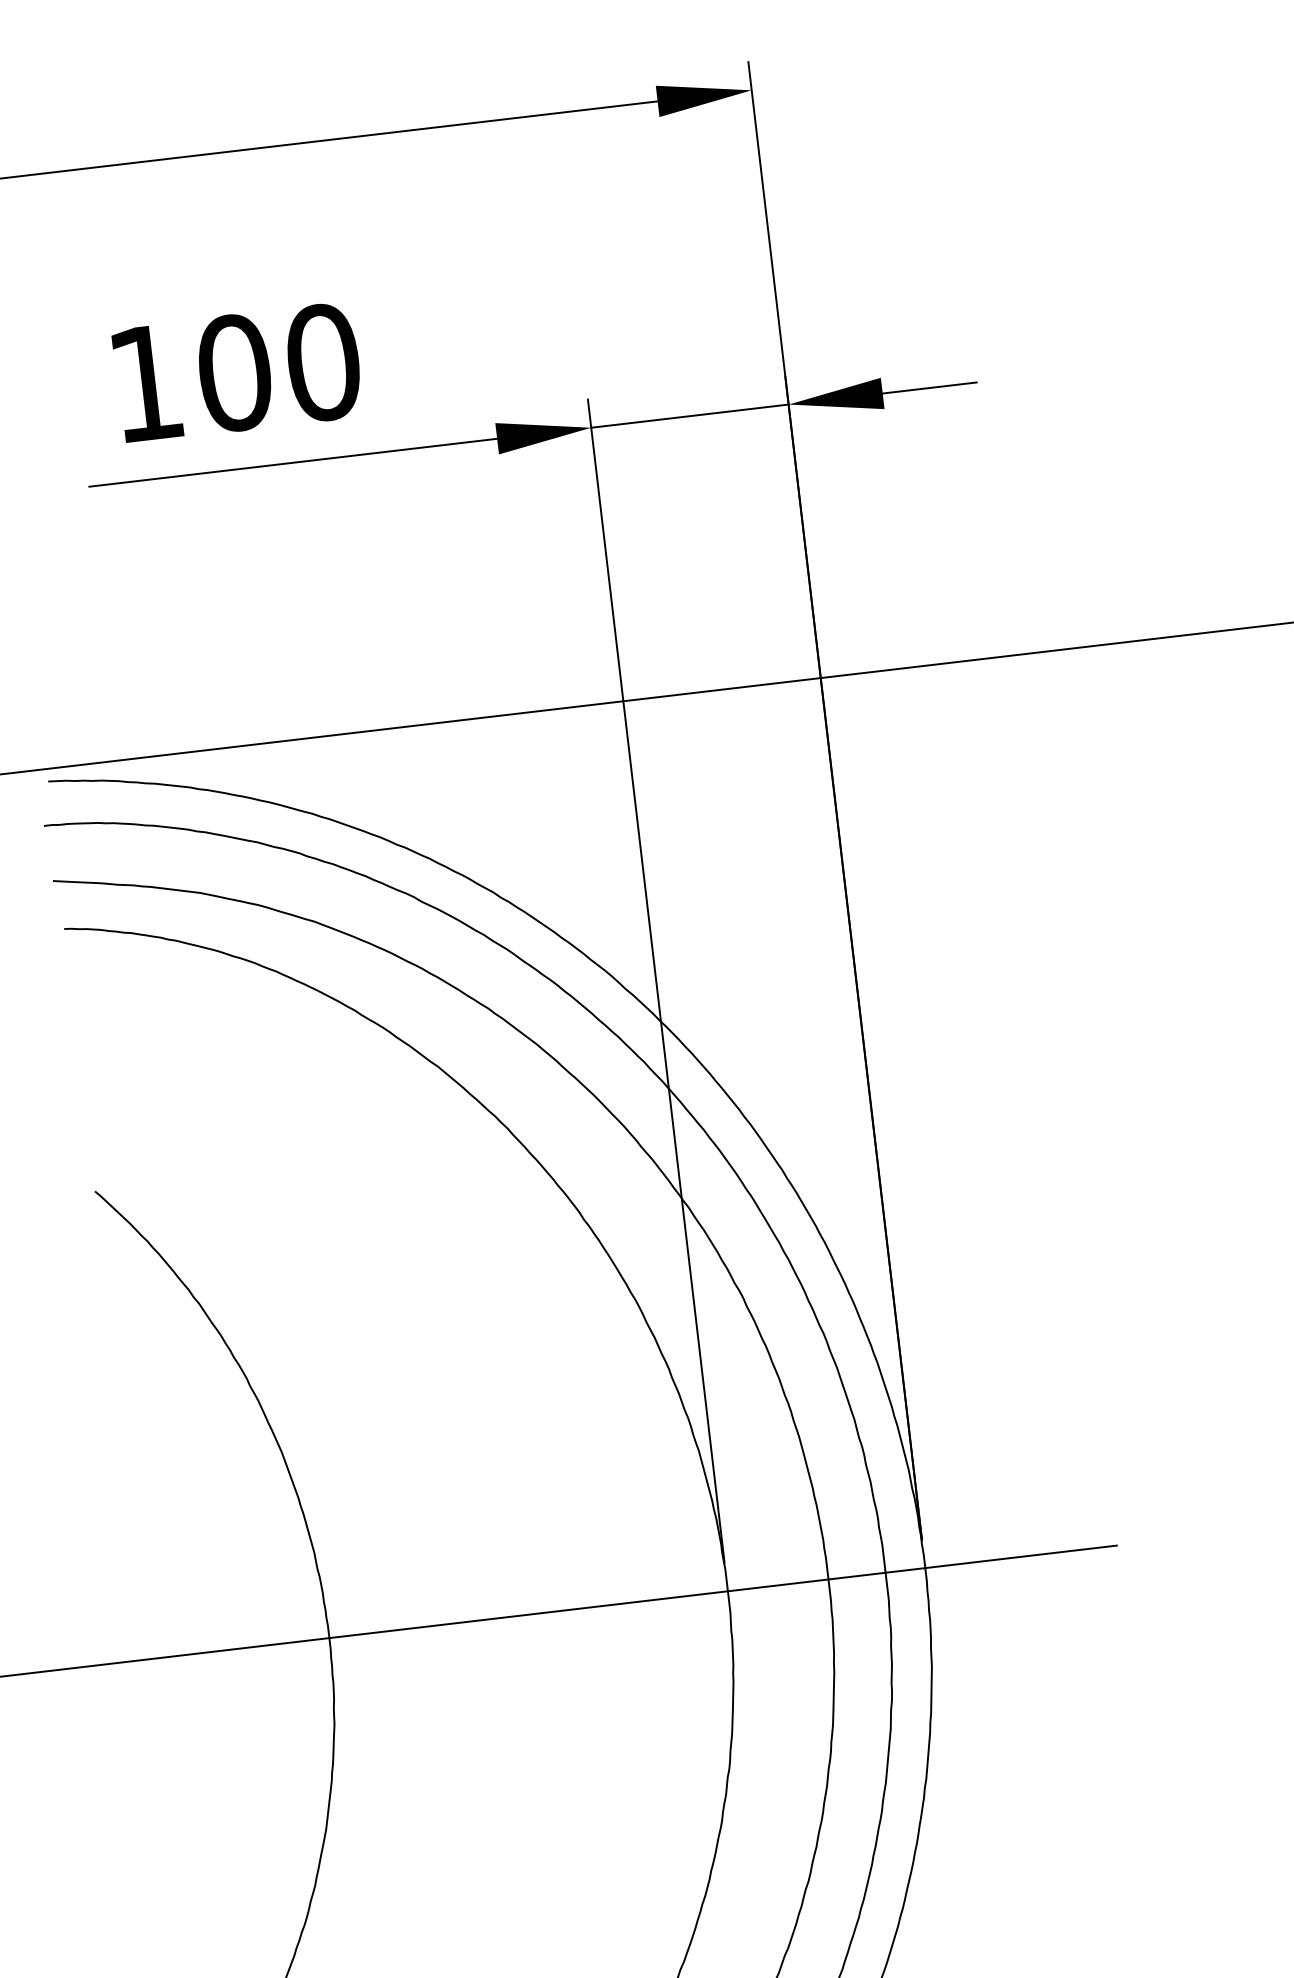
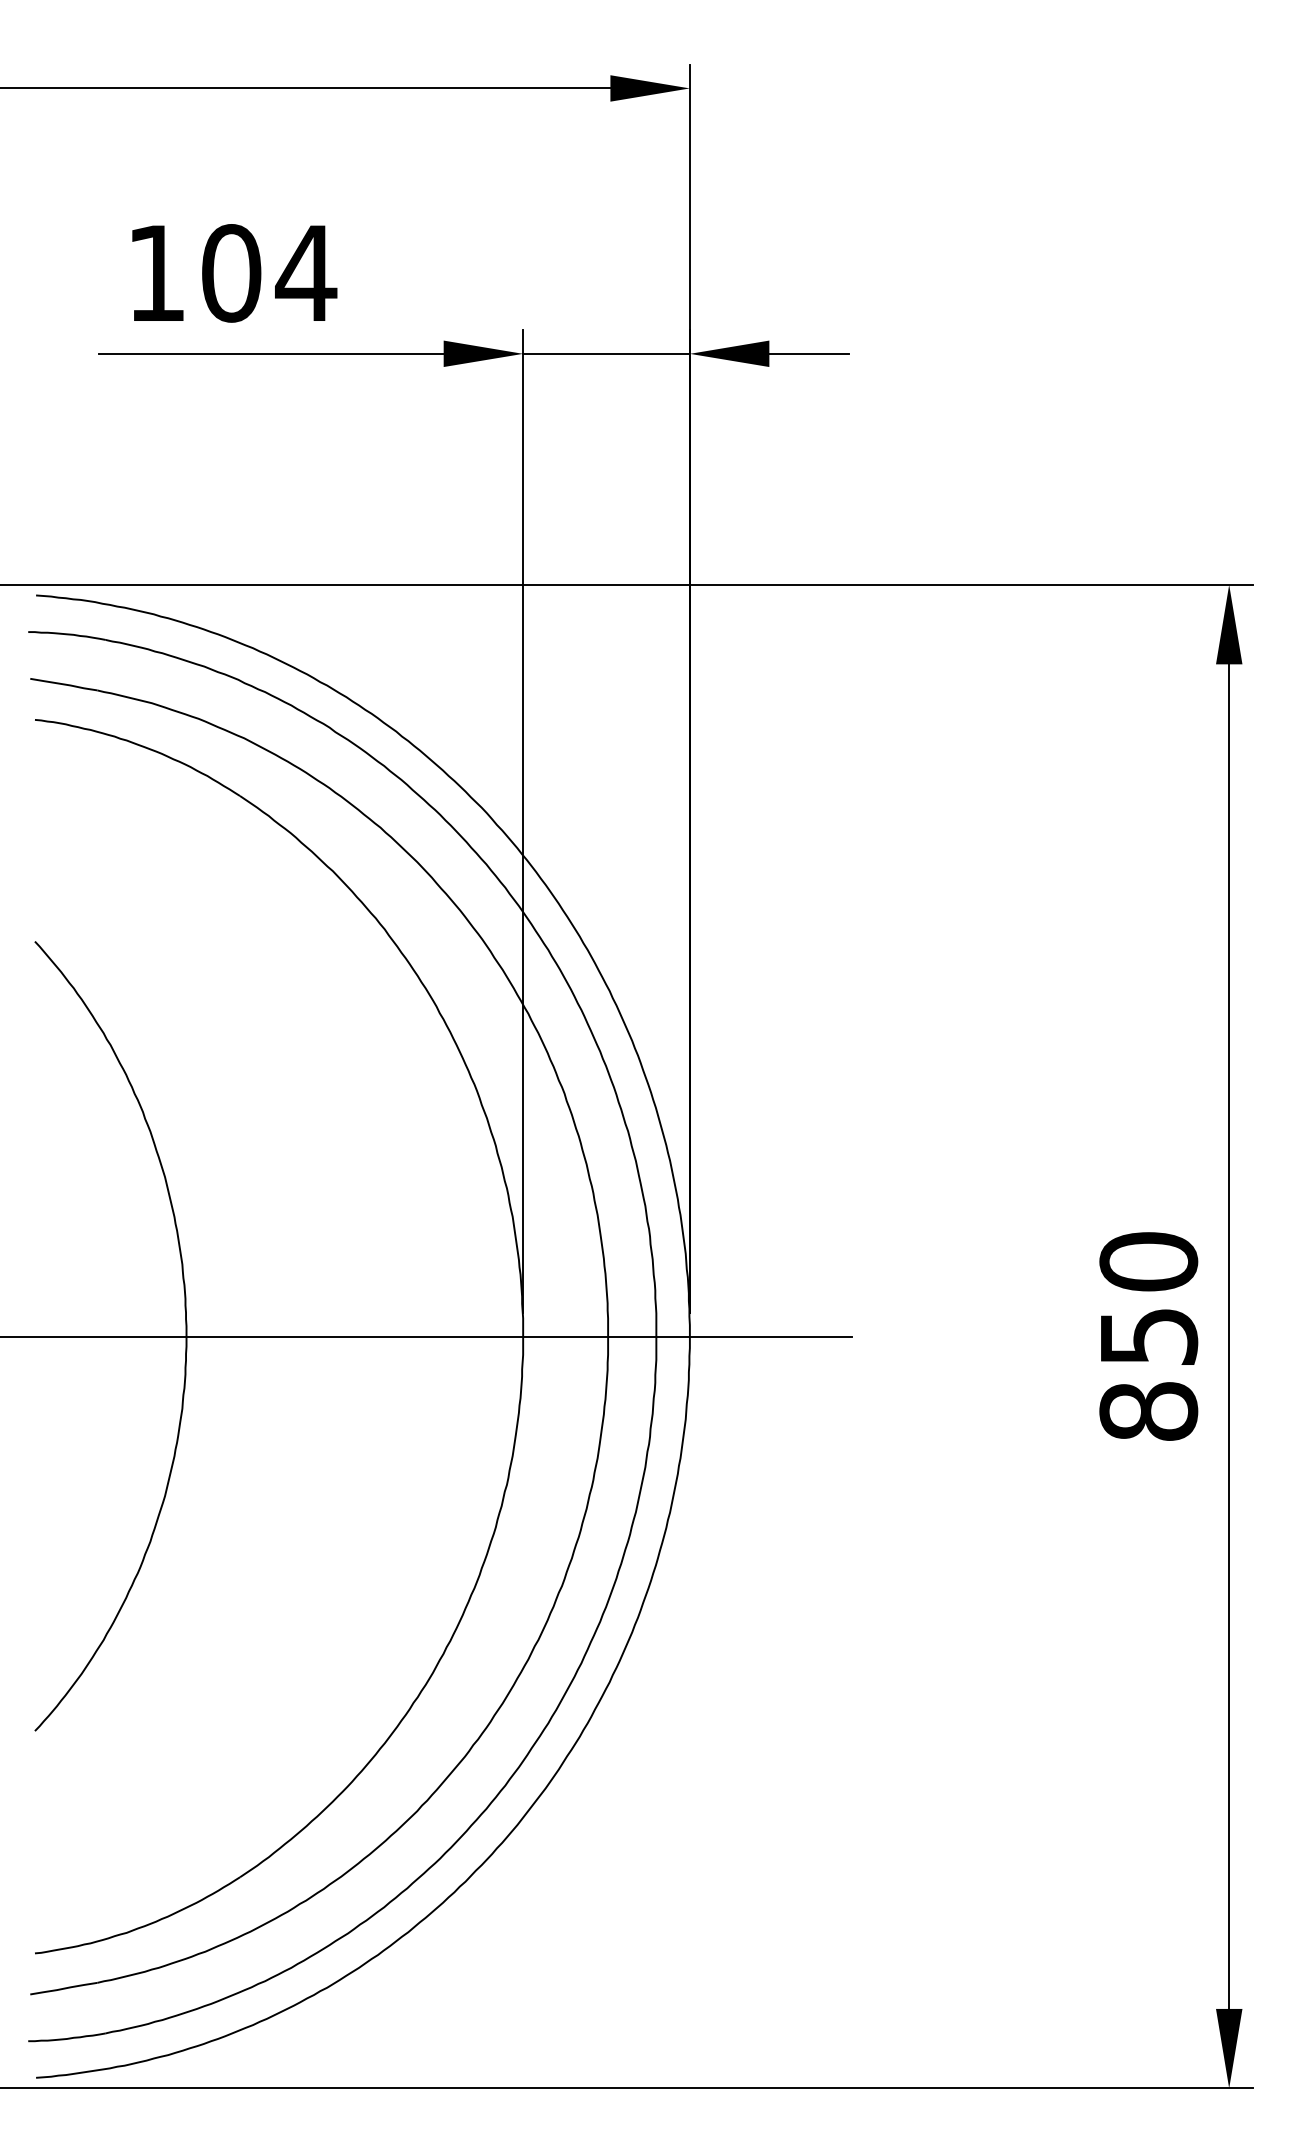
text: (323, 362) -> (306, 273), 100 -> 104

